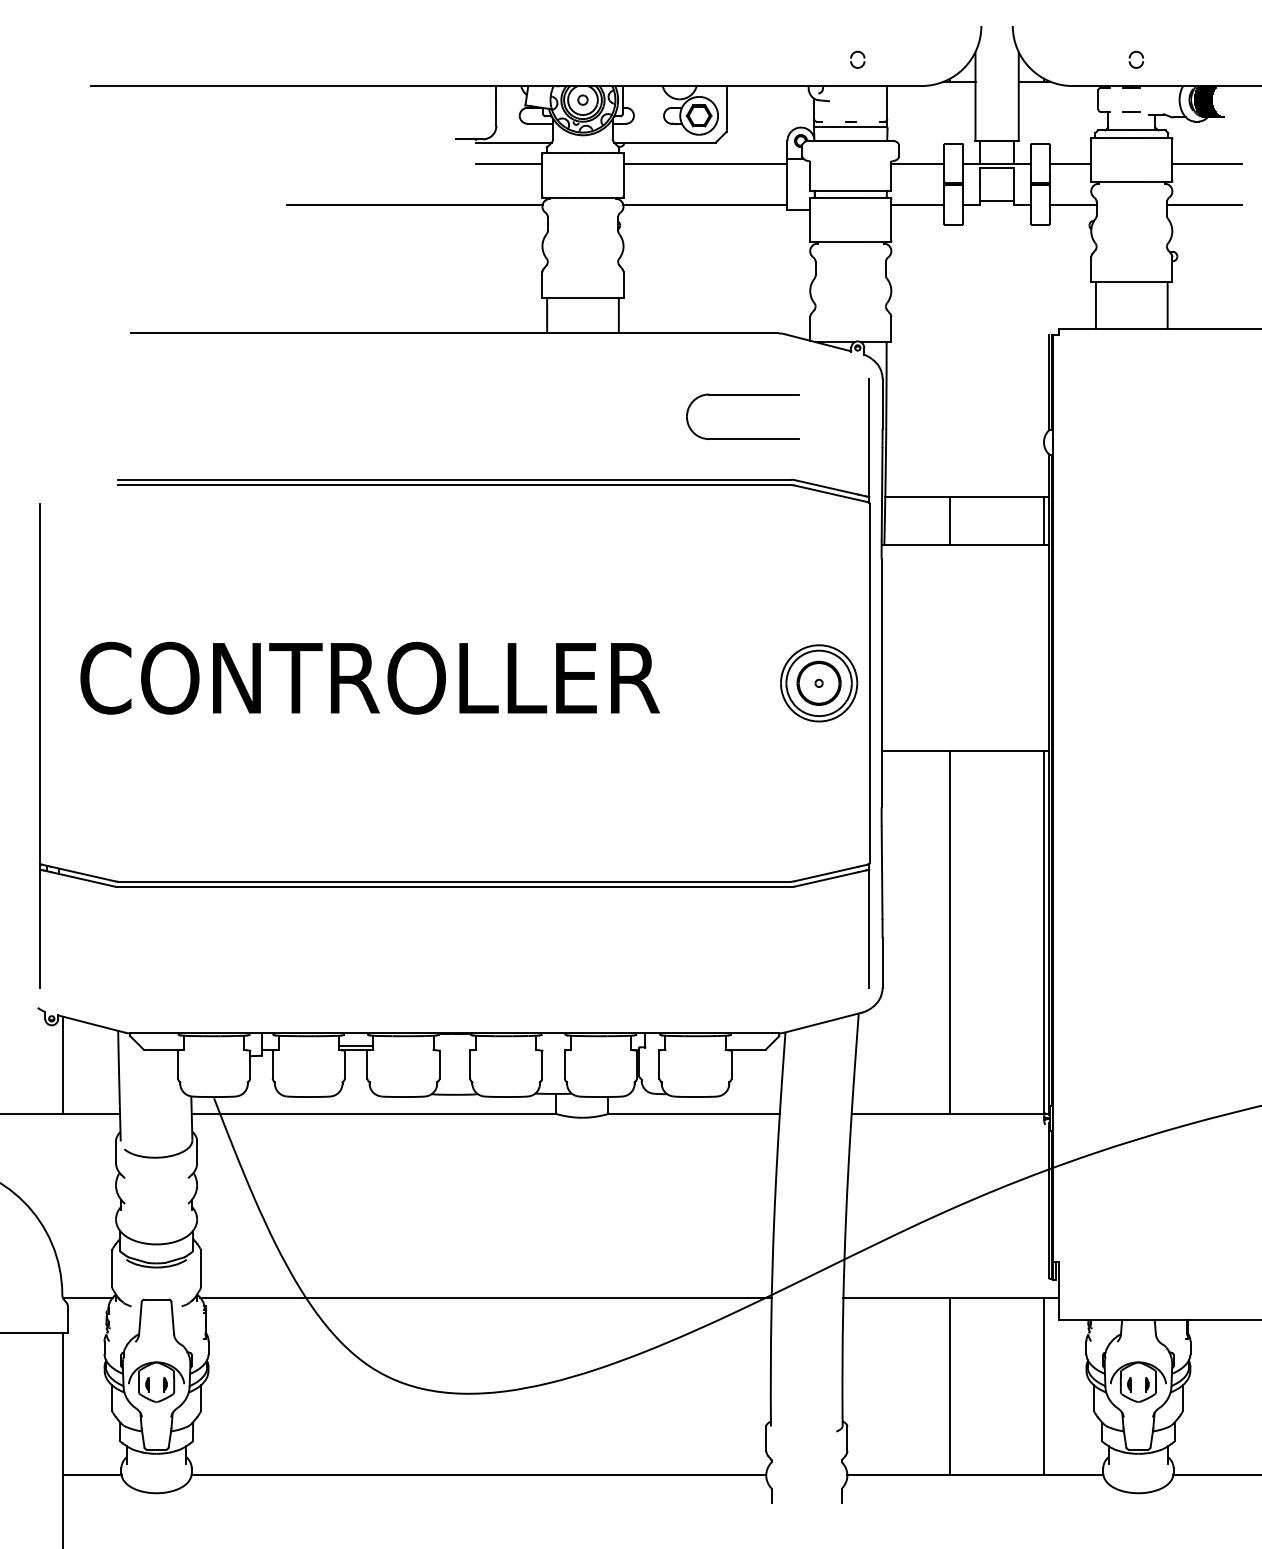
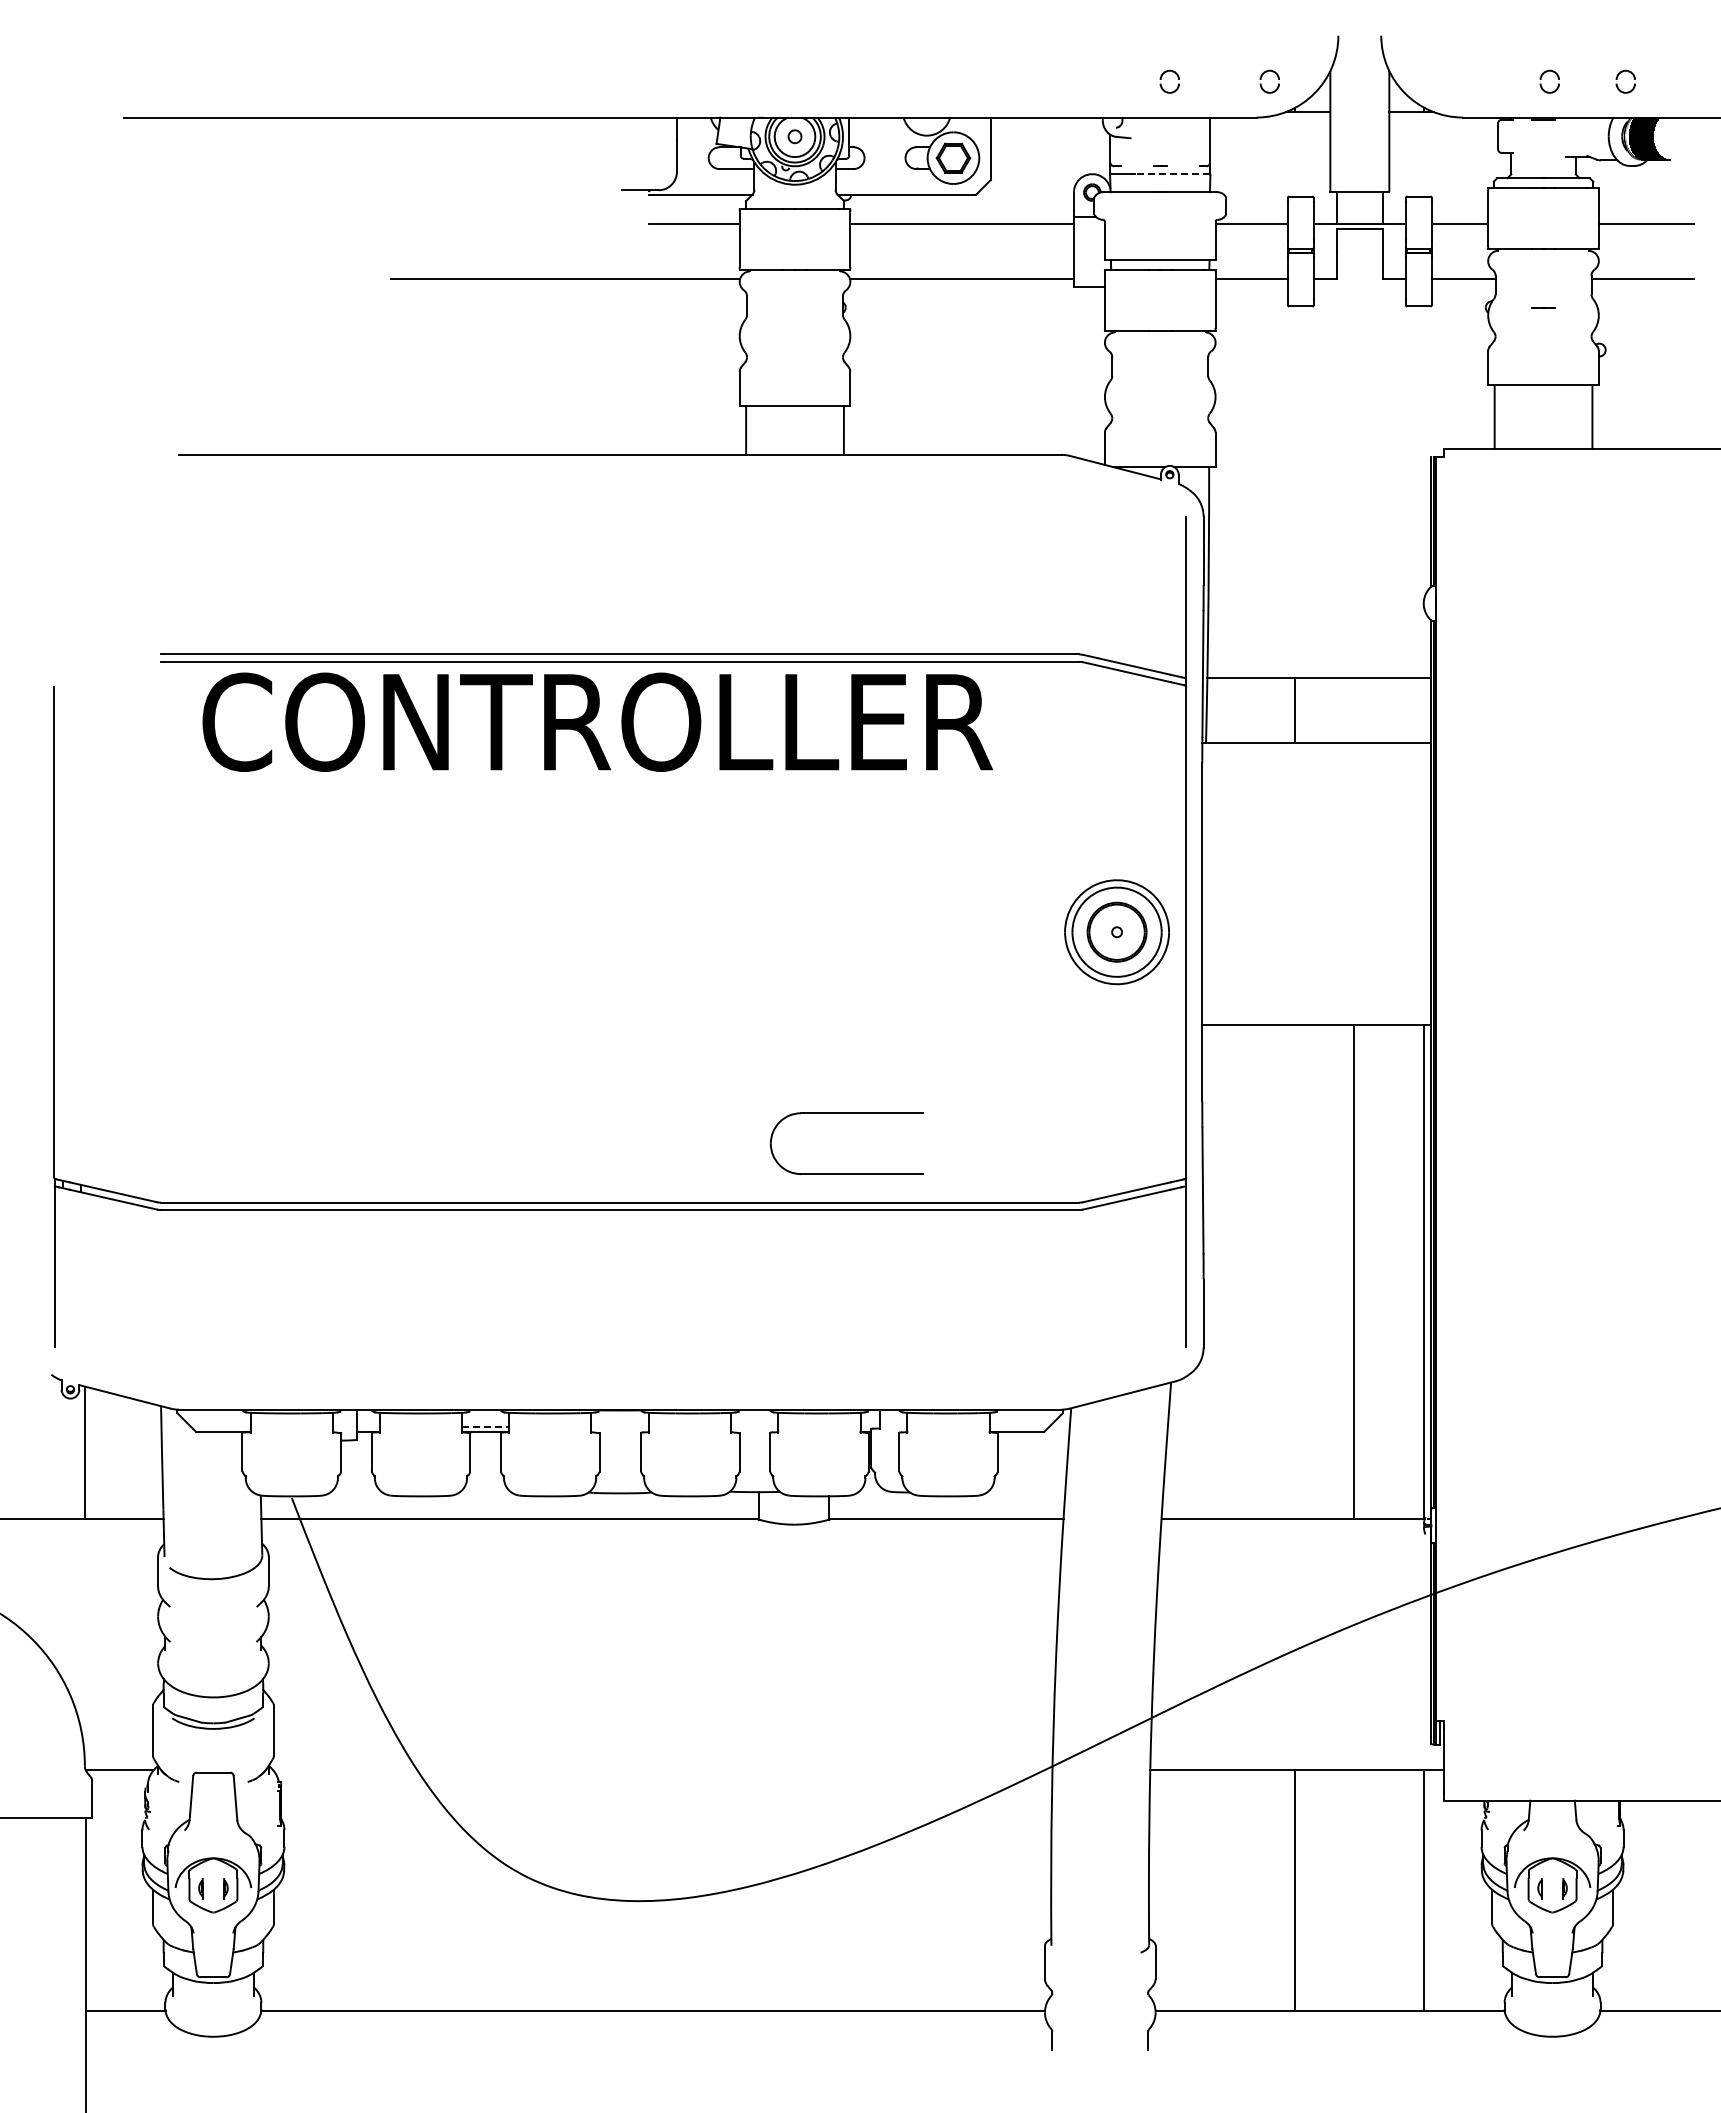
part: (925, 58) -> (1261, 79), added
part: (1186, 58) -> (1617, 79), added
line: (1131, 111) -> (1543, 307), moved
line: (859, 127) -> (1172, 173), solid -> dashed
line: (996, 201) -> (1359, 274), removed
part: (742, 394) -> (846, 1113), moved
line: (1044, 520) -> (1424, 710), removed
text: (369, 677) -> (597, 721), moved
line: (949, 932) -> (1354, 1271), moved
line: (356, 1045) -> (486, 1426), solid -> dashed
line: (485, 1298) -> (662, 1770), removed

